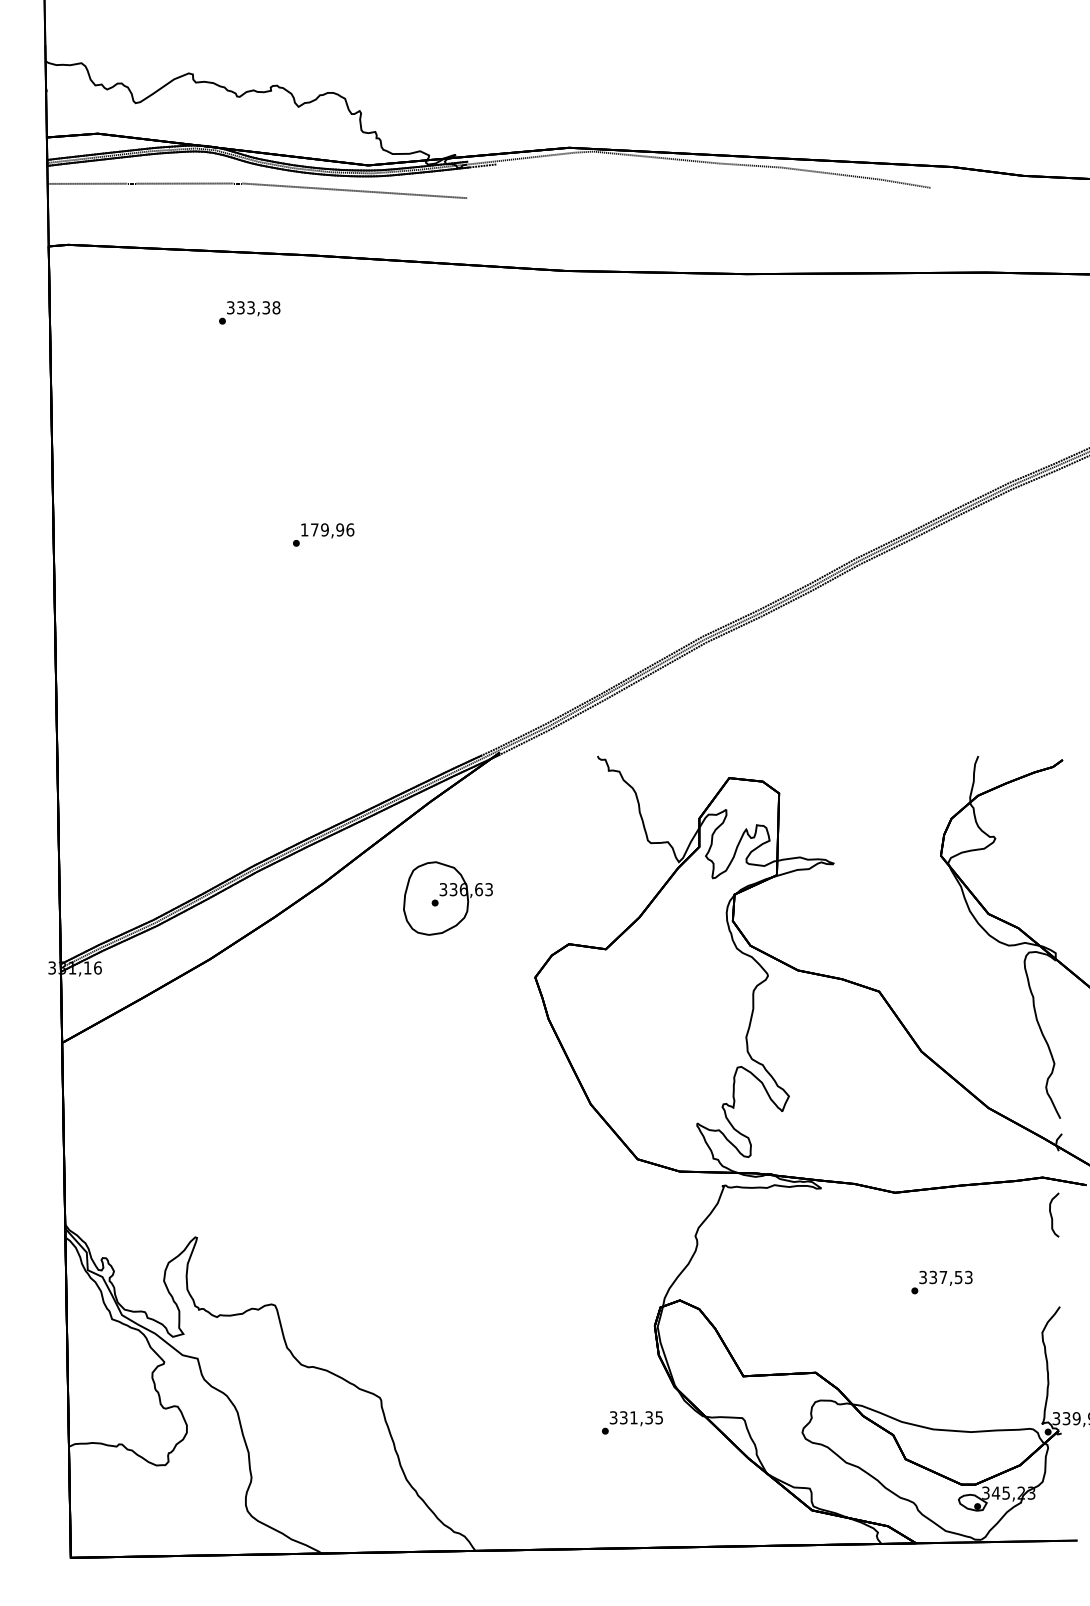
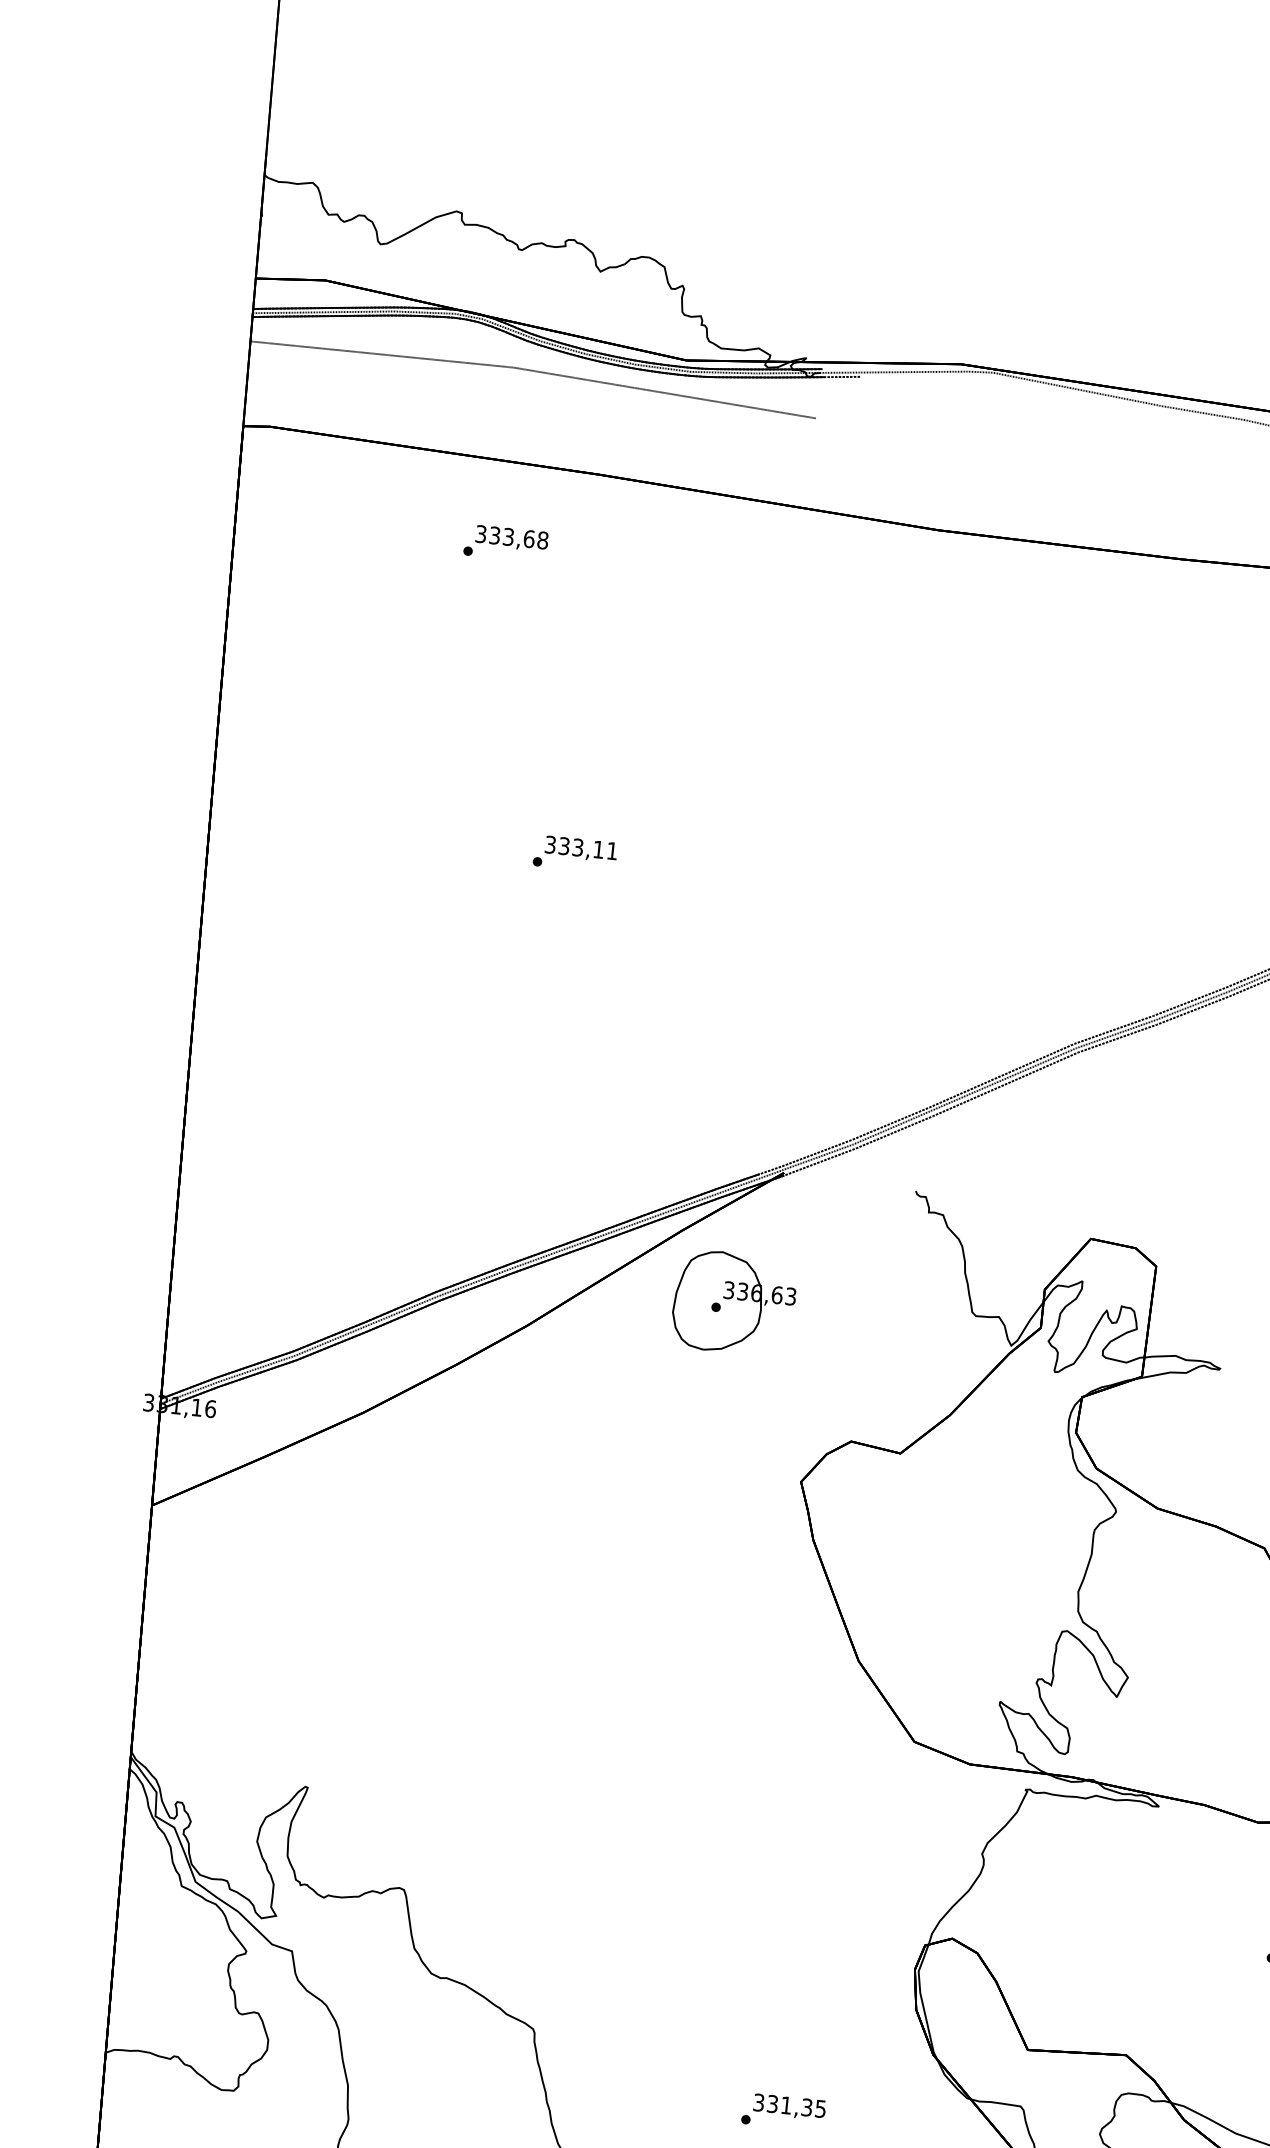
text: (266, 307) -> (529, 538), 333,38 -> 333,68
text: (327, 529) -> (581, 847), 179,96 -> 333,11
part: (447, 898) -> (733, 1302), moved
text: (632, 1422) -> (783, 2111), moved

